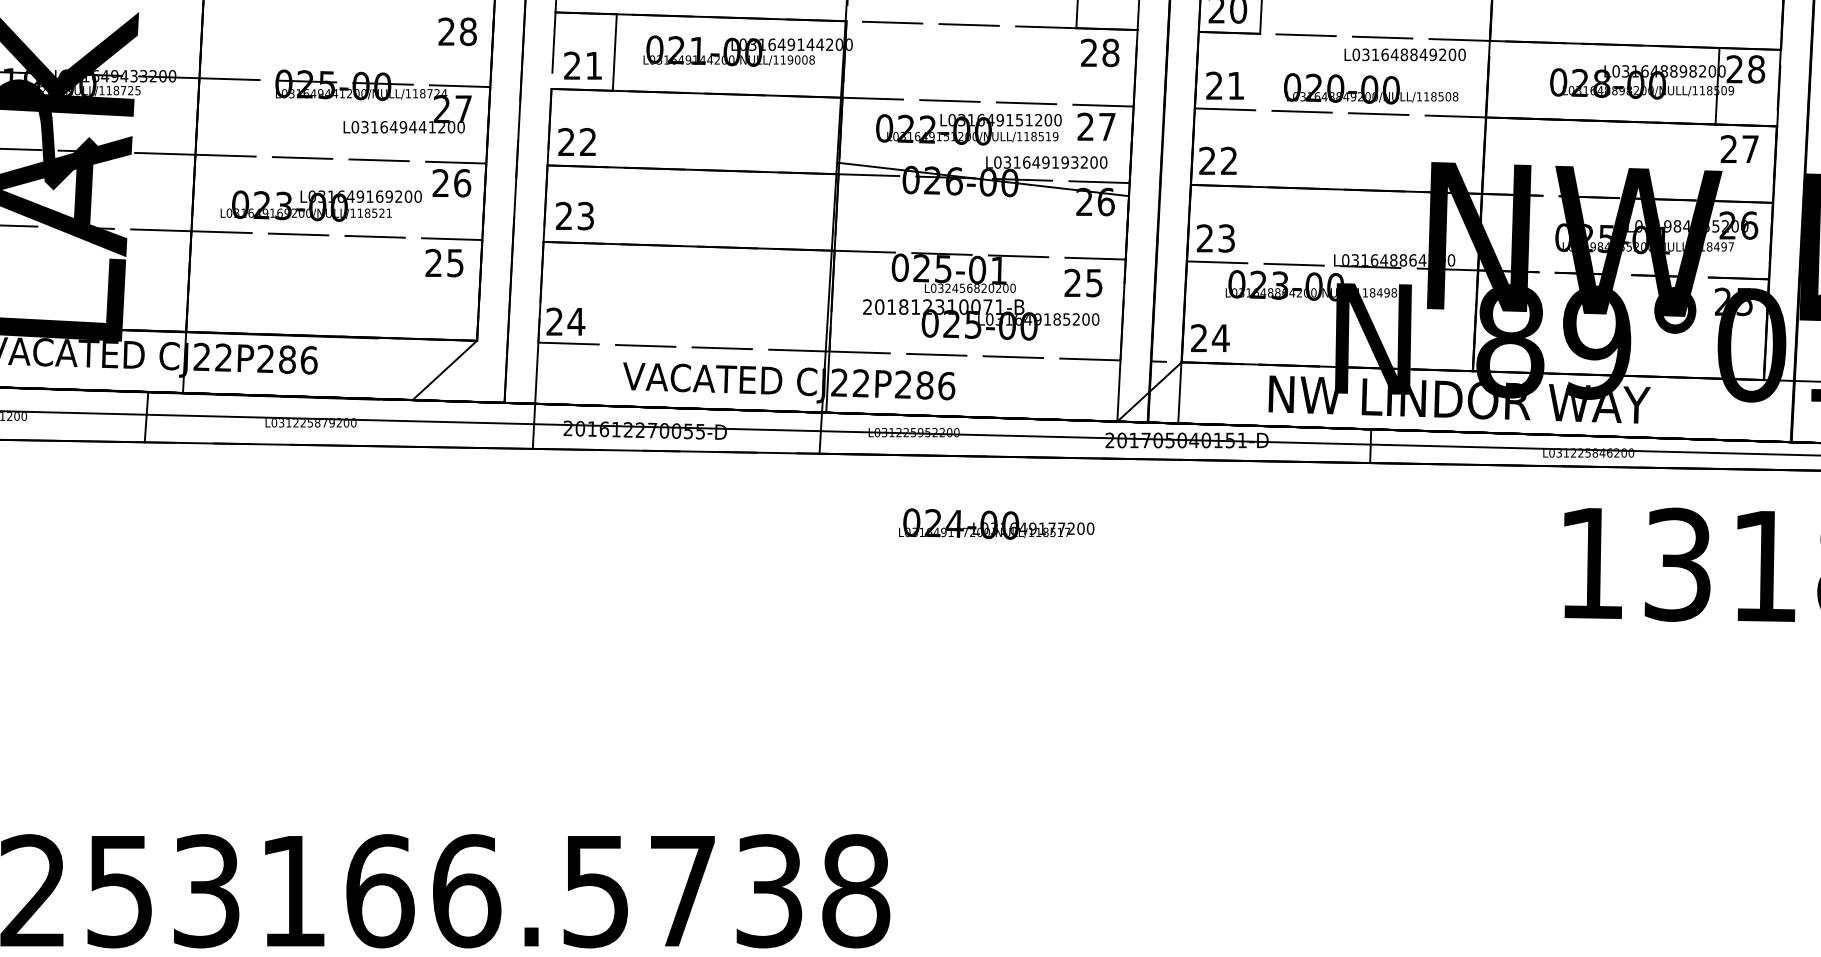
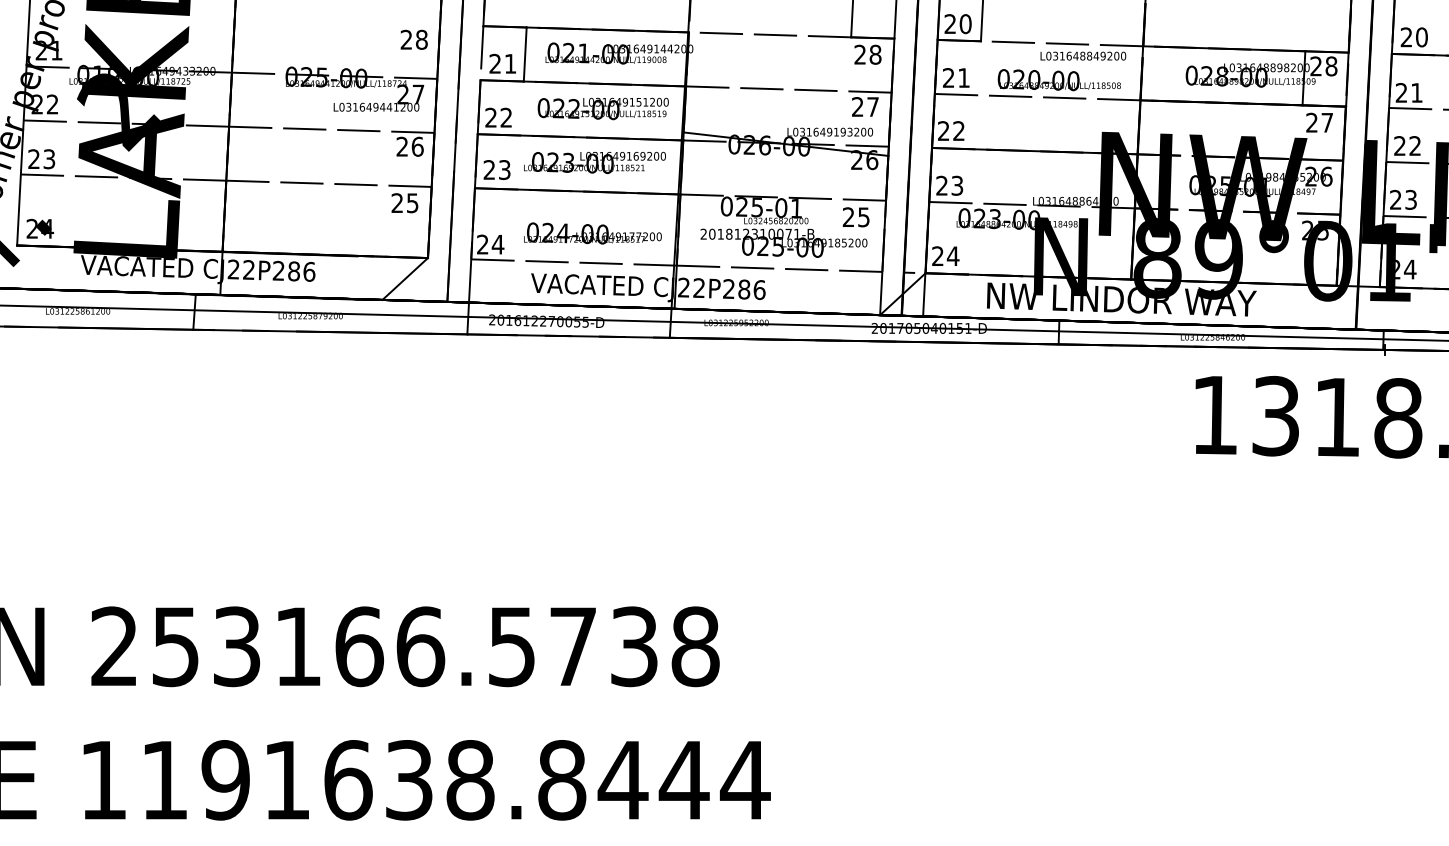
text: (967, 128) -> (602, 108), moved
text: (320, 205) -> (594, 162), moved
text: (996, 524) -> (592, 233), moved

